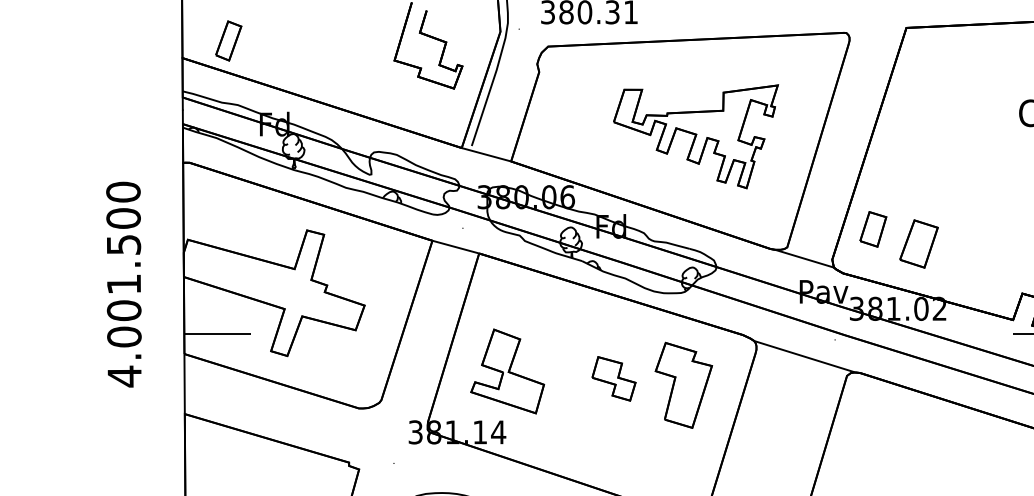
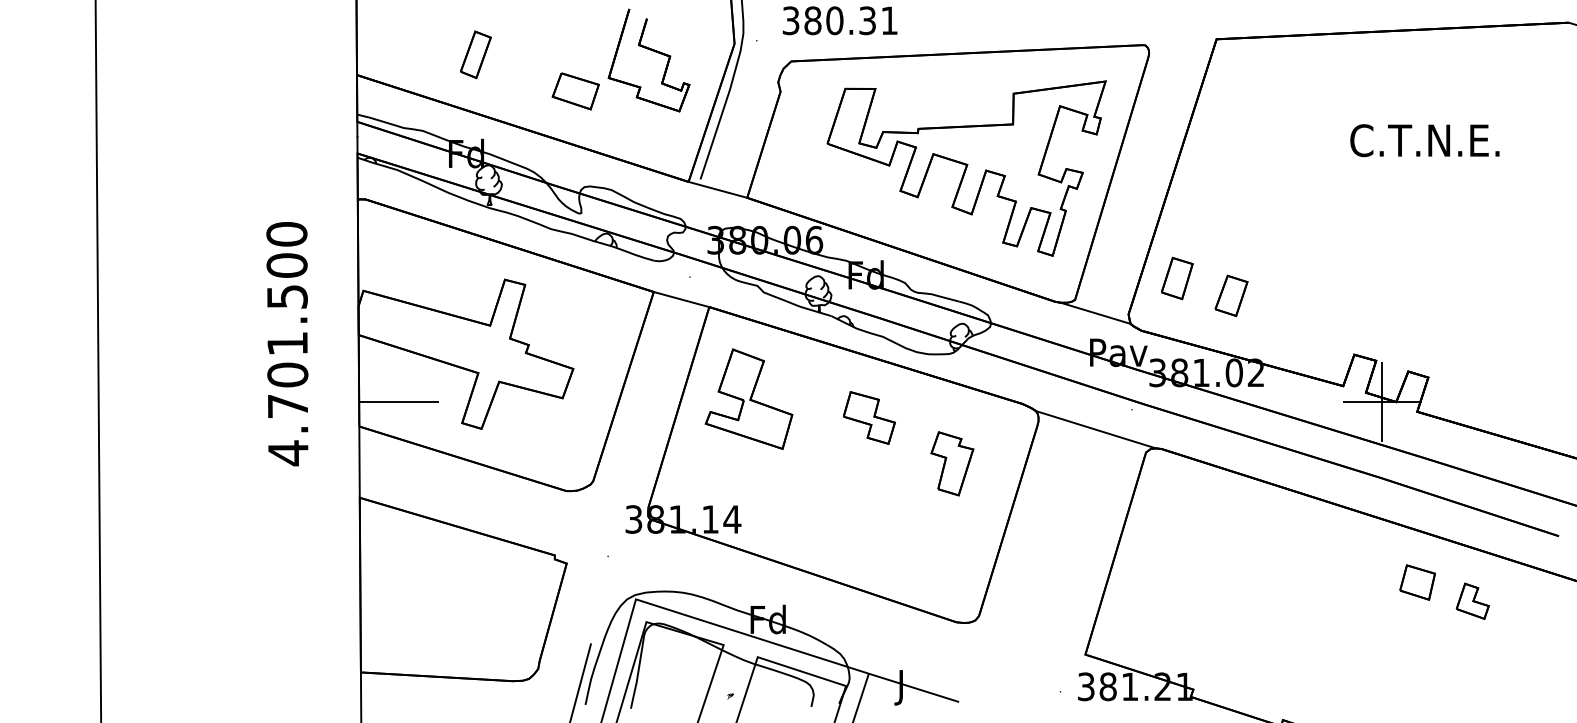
part: (228, 40) -> (475, 54), moved
part: (366, 71) -> (575, 91), added
part: (695, 136) -> (966, 168), size x1.43
part: (918, 243) -> (1231, 295), size x0.71
text: (123, 337) -> (287, 406), 4.001.500 -> 4.701.500
part: (507, 370) -> (748, 398), moved
part: (613, 378) -> (868, 417), moved
part: (684, 385) -> (952, 463), size x0.62

